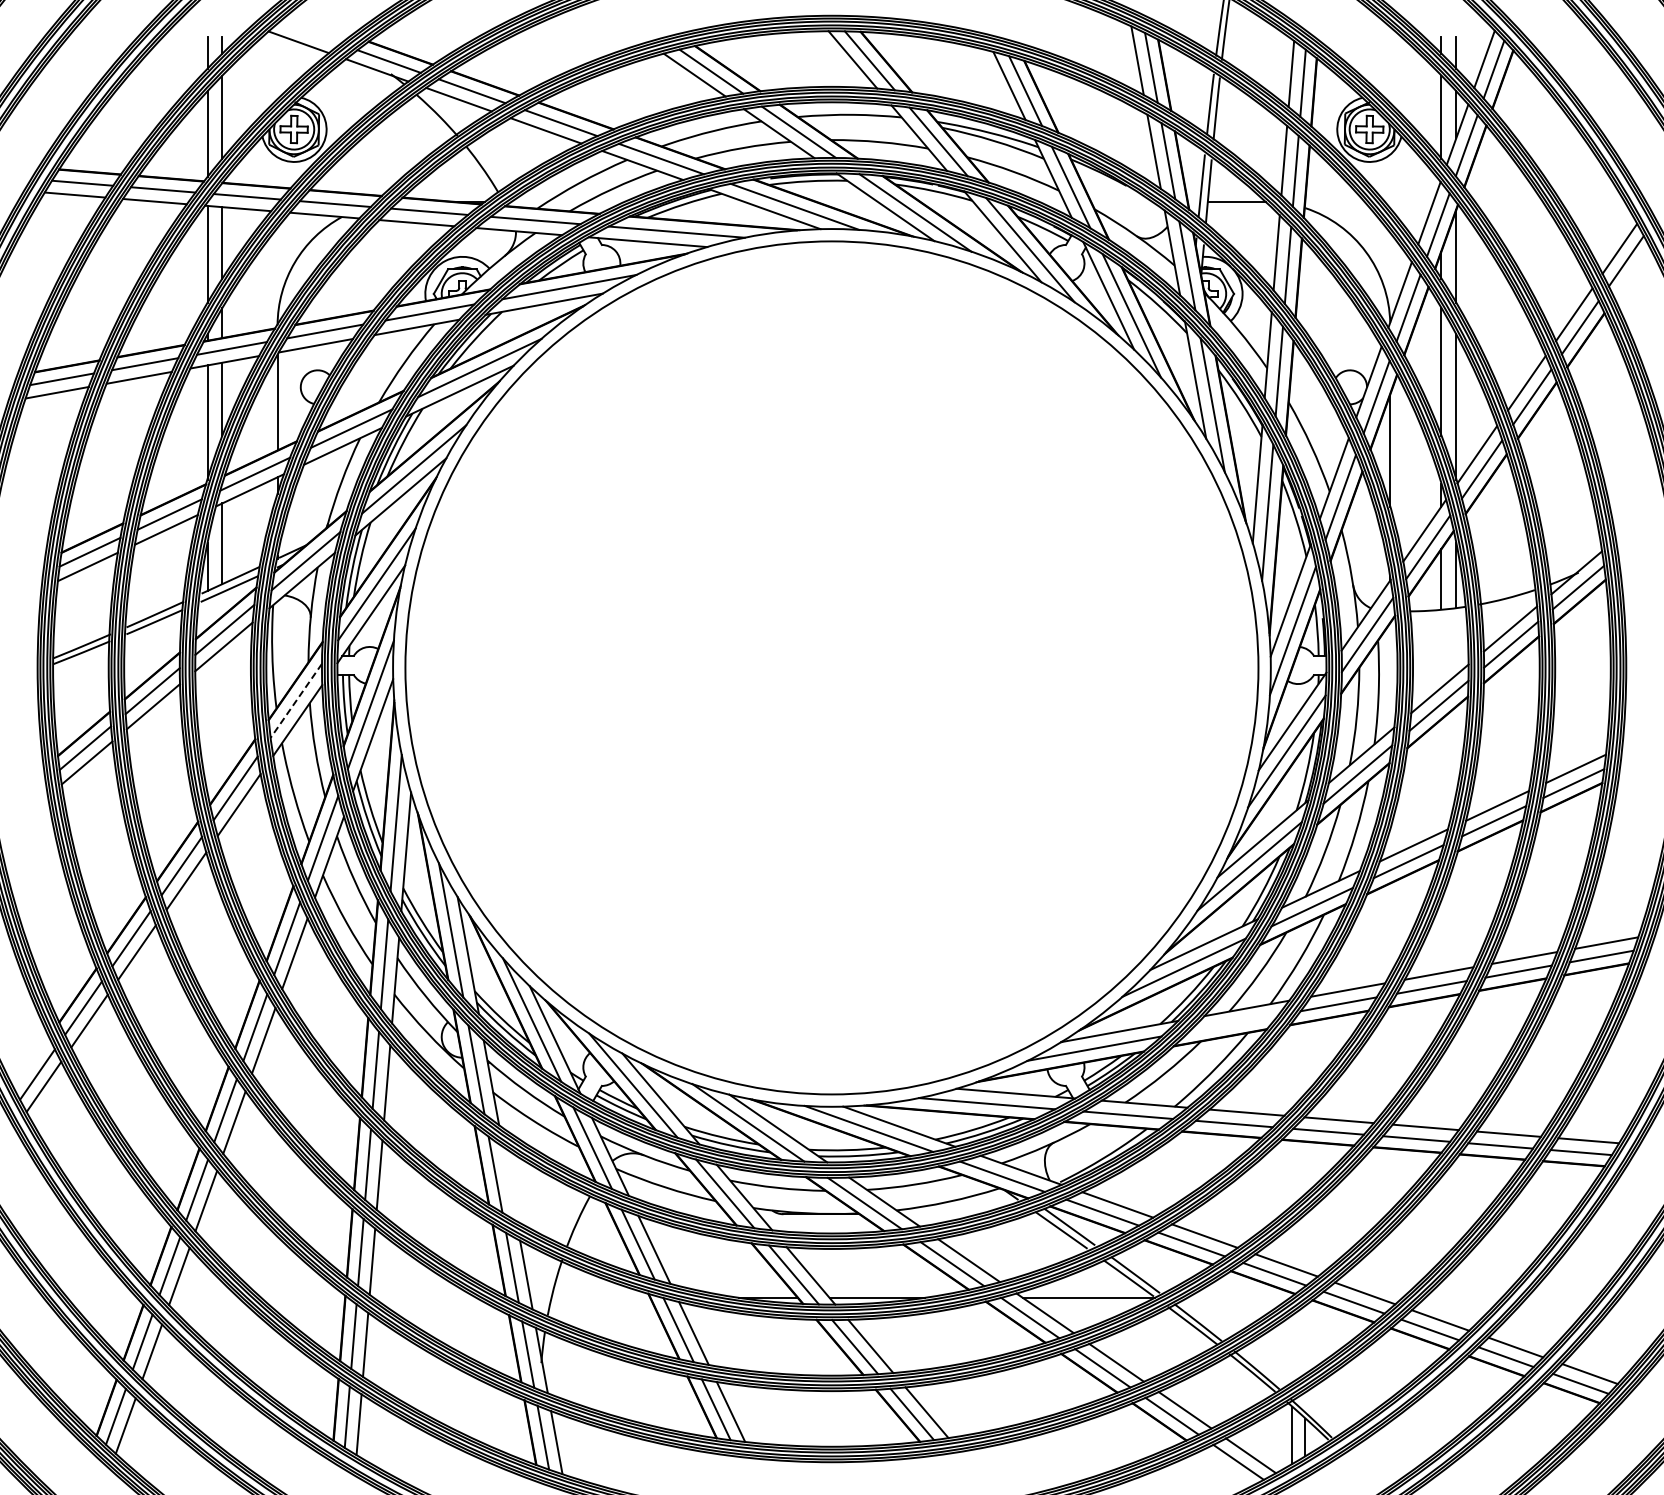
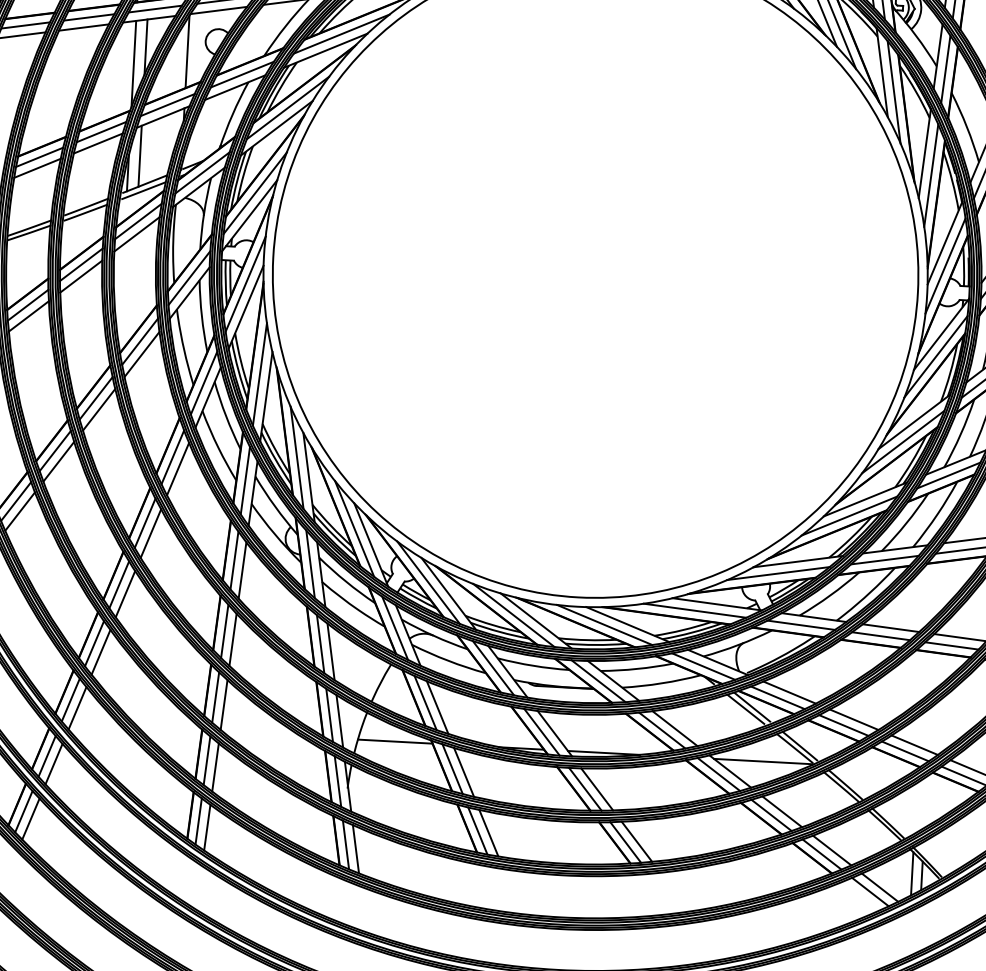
line: (296, 701) -> (189, 278), dashed -> solid
line: (1233, 1023) -> (884, 560), added
line: (509, 1183) -> (330, 651), added
line: (600, 1297) -> (394, 741), added

